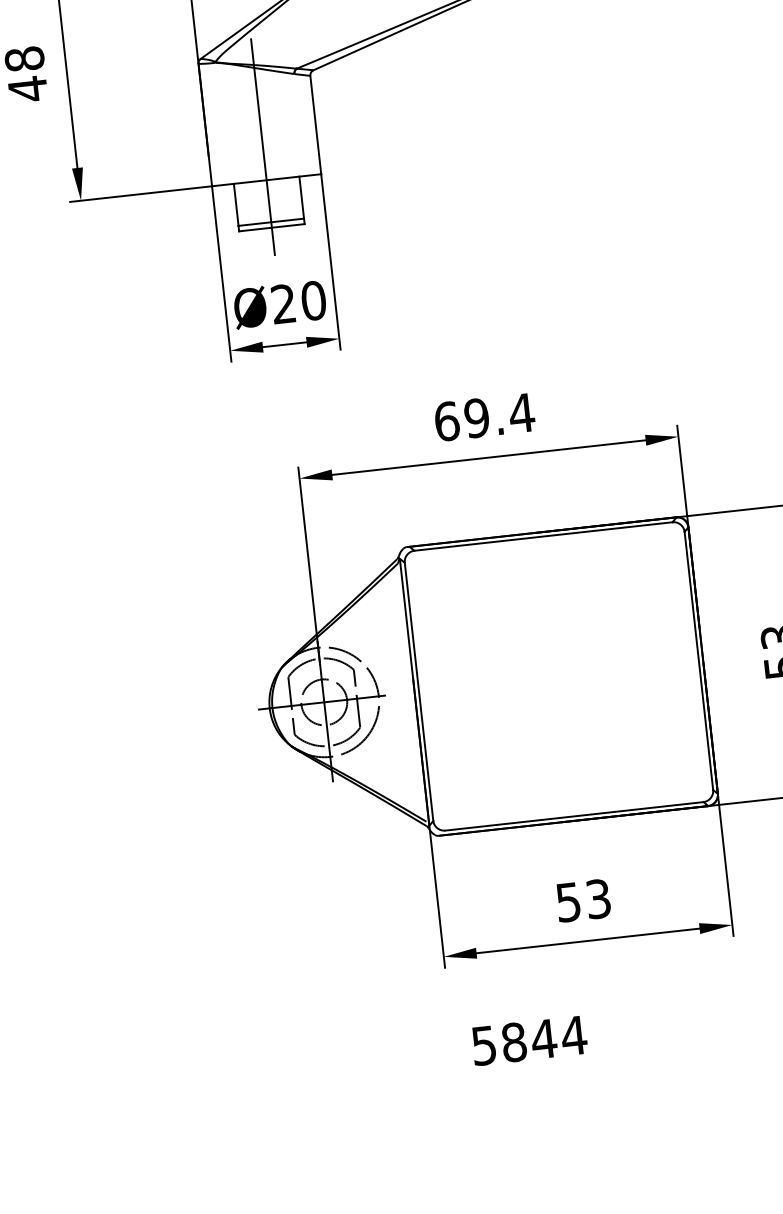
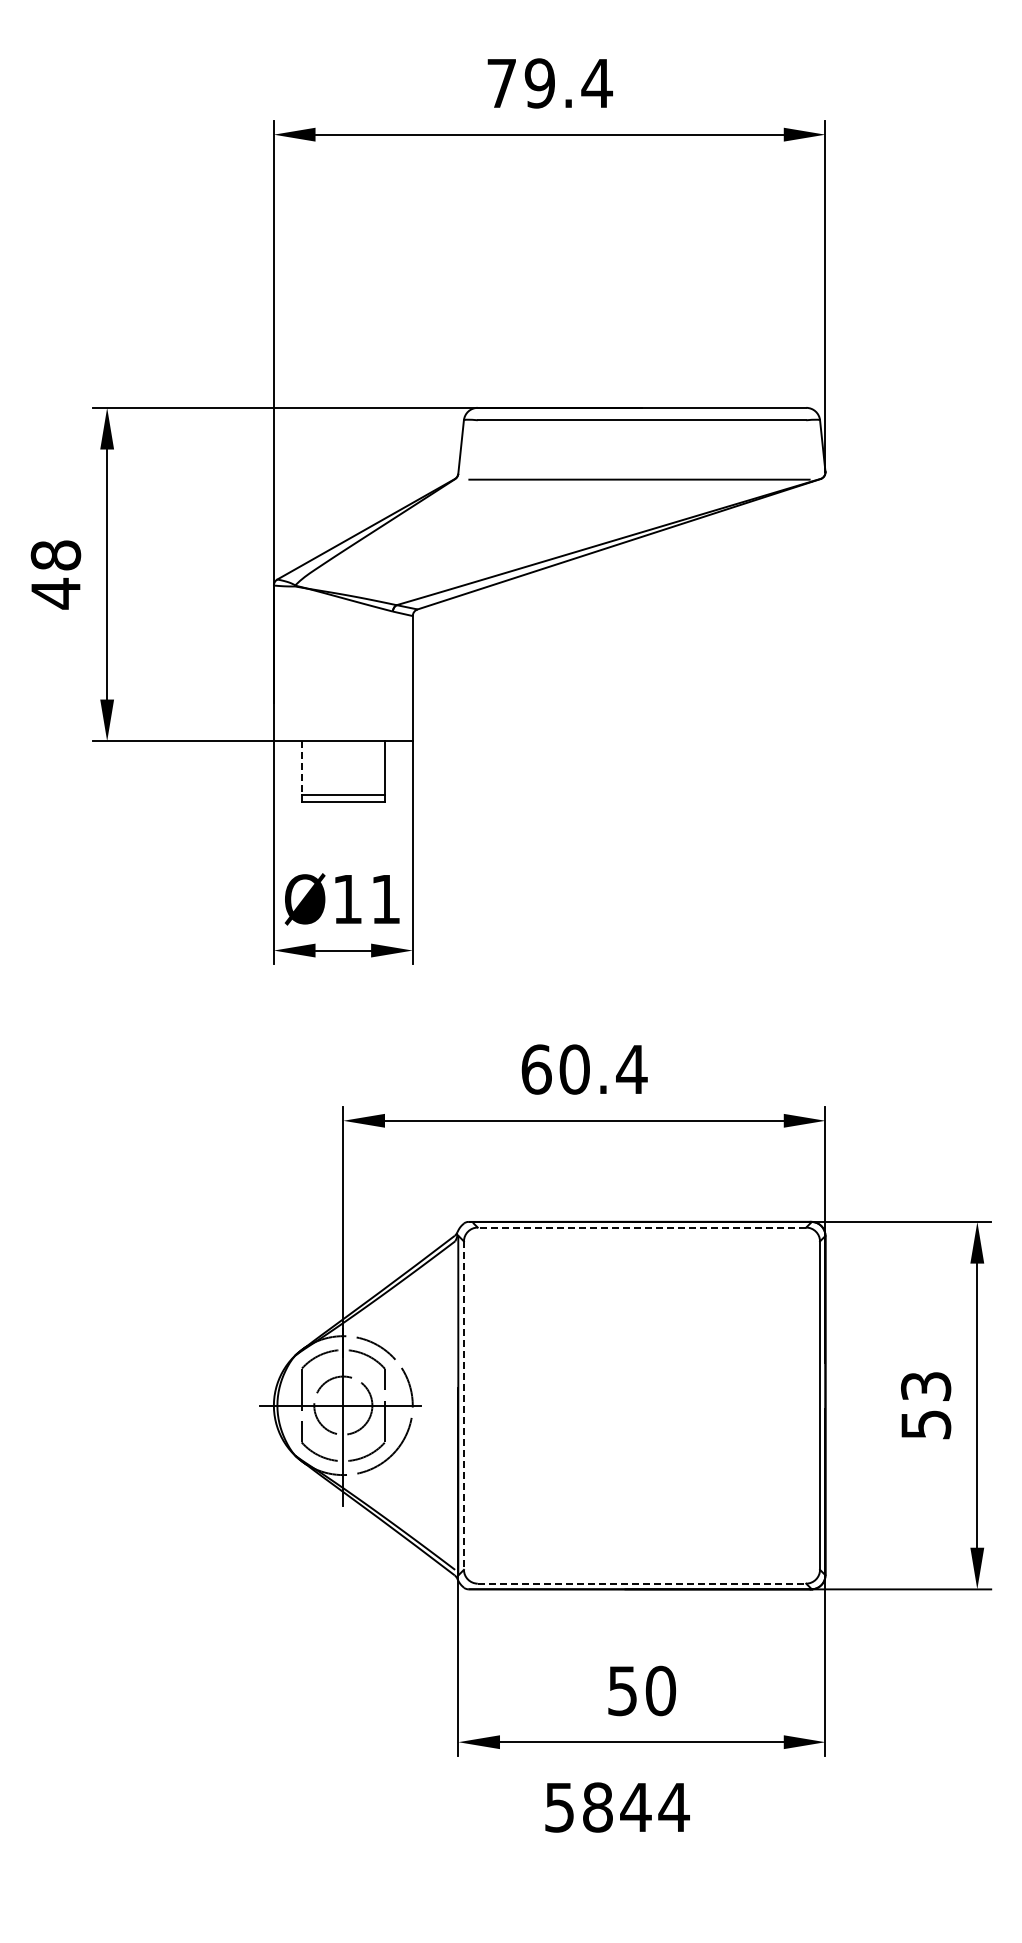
line: (263, 146) -> (343, 698), removed
line: (236, 204) -> (301, 767), solid -> dashed
text: (299, 302) -> (367, 899), Ø20 -> Ø11
text: (476, 418) -> (574, 1069), 69.4 -> 60.4
line: (543, 536) -> (641, 1227), solid -> dashed
line: (418, 692) -> (463, 1406), solid -> dashed
line: (574, 816) -> (642, 1583), solid -> dashed
text: (598, 898) -> (660, 1690), 53 -> 50
text: (529, 1040) -> (617, 1807), moved

